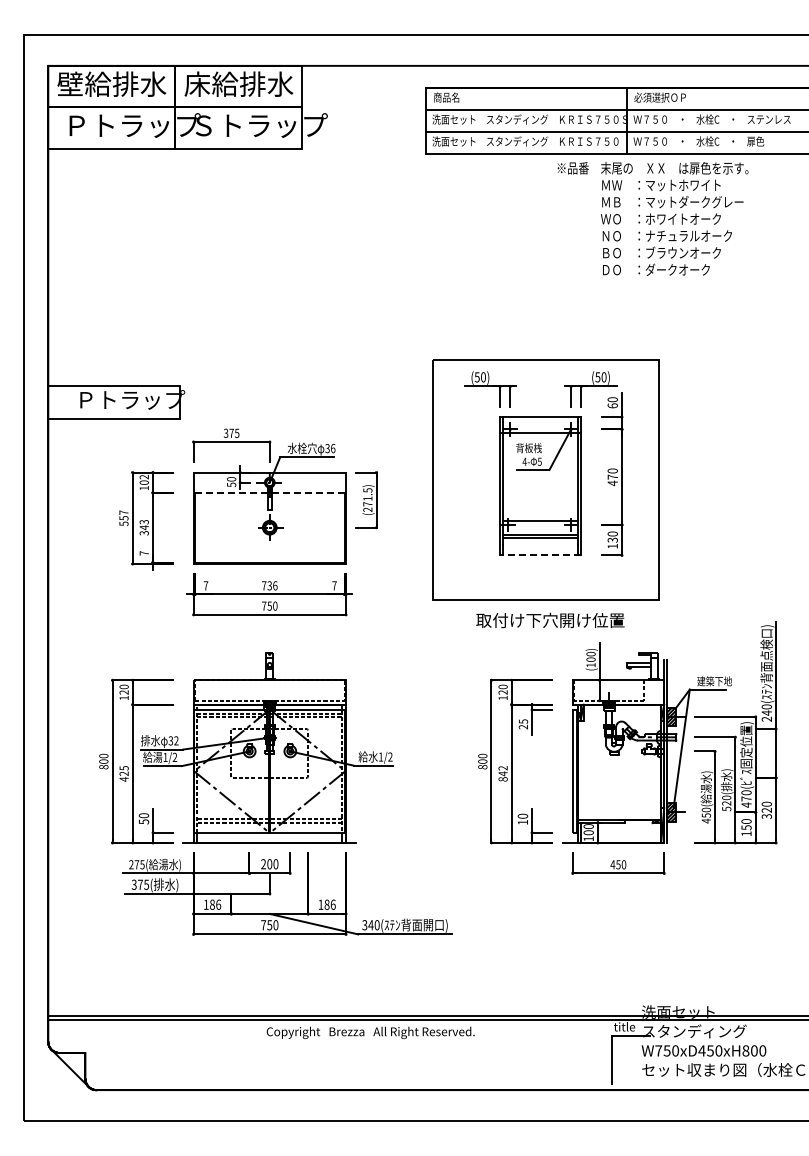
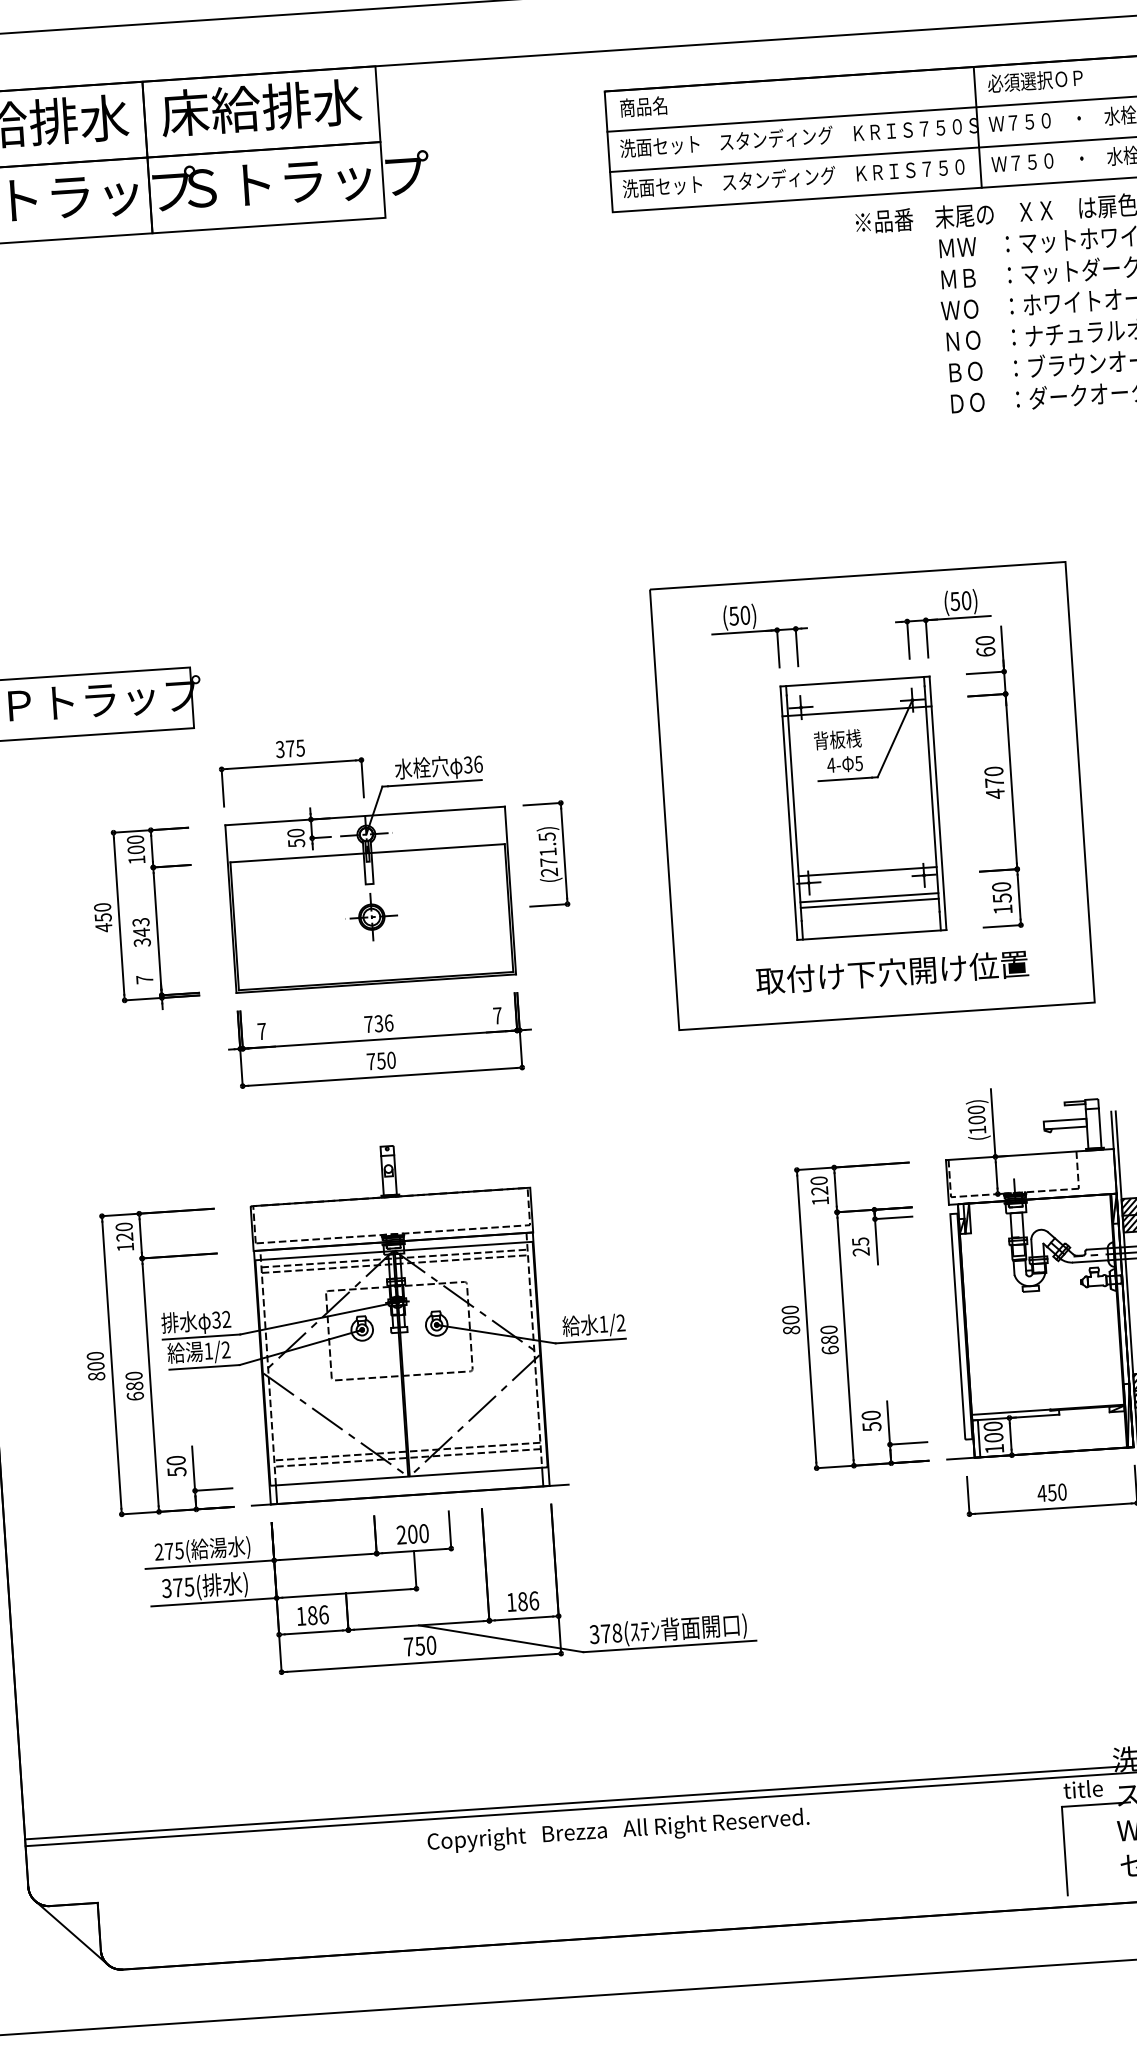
text: (144, 476) -> (135, 838), 102 -> 100
line: (269, 492) -> (367, 852), dashed -> solid
text: (123, 518) -> (102, 918), 557 -> 450
text: (612, 539) -> (1001, 897), 130 -> 150
line: (540, 555) -> (871, 935), dashed -> solid
text: (550, 620) -> (892, 972), moved
text: (123, 773) -> (133, 1385), 425 -> 680
text: (502, 773) -> (828, 1339), 842 -> 680
text: (522, 822) -> (871, 1426), 10 -> 50
text: (373, 925) -> (610, 1633), 340( -> 378(

